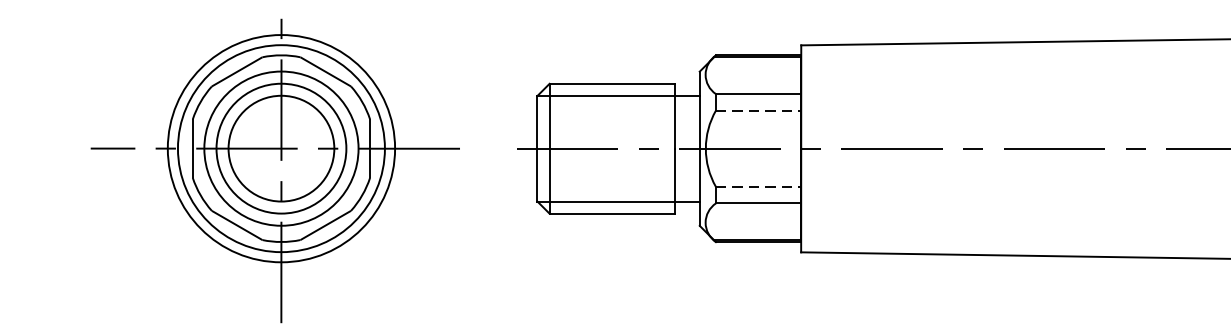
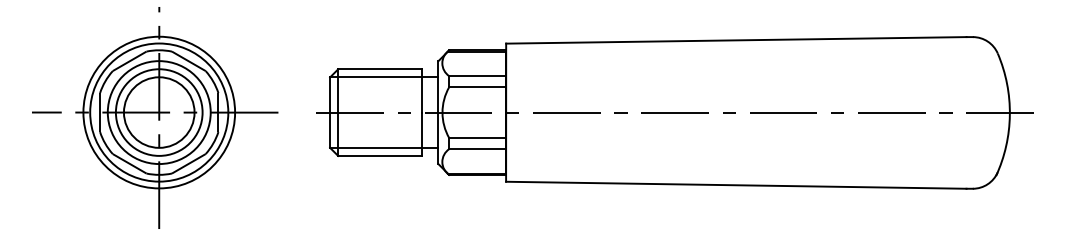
line: (759, 111) -> (478, 87), dashed -> solid
line: (759, 187) -> (478, 138), dashed -> solid

